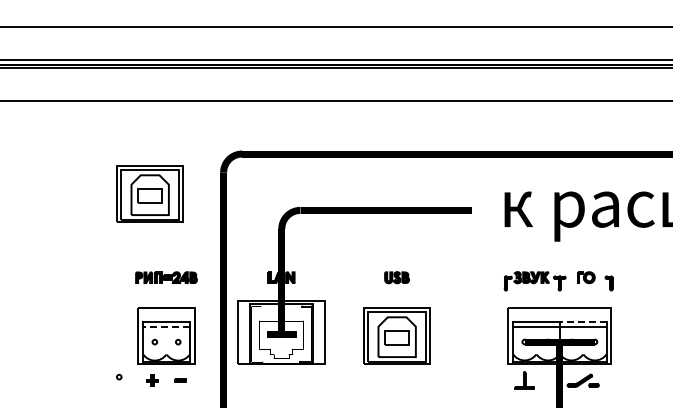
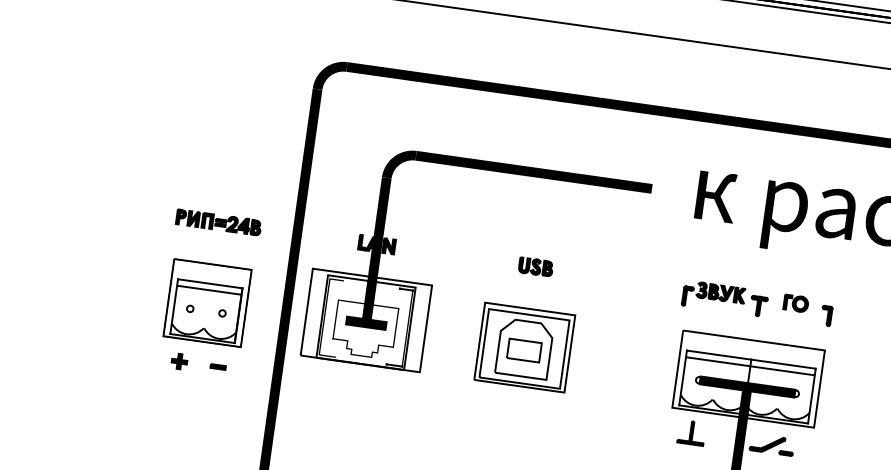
part: (149, 193) -> (211, 103), removed
line: (582, 322) -> (782, 364), dashed -> solid
line: (166, 326) -> (209, 289), dashed -> solid
circle: (119, 376) -> (134, 349), removed

